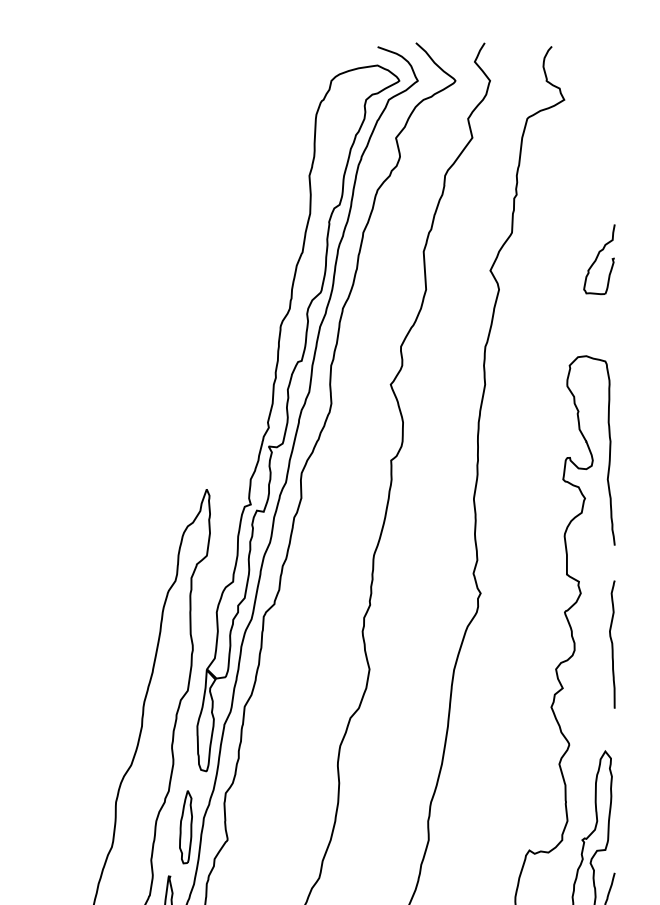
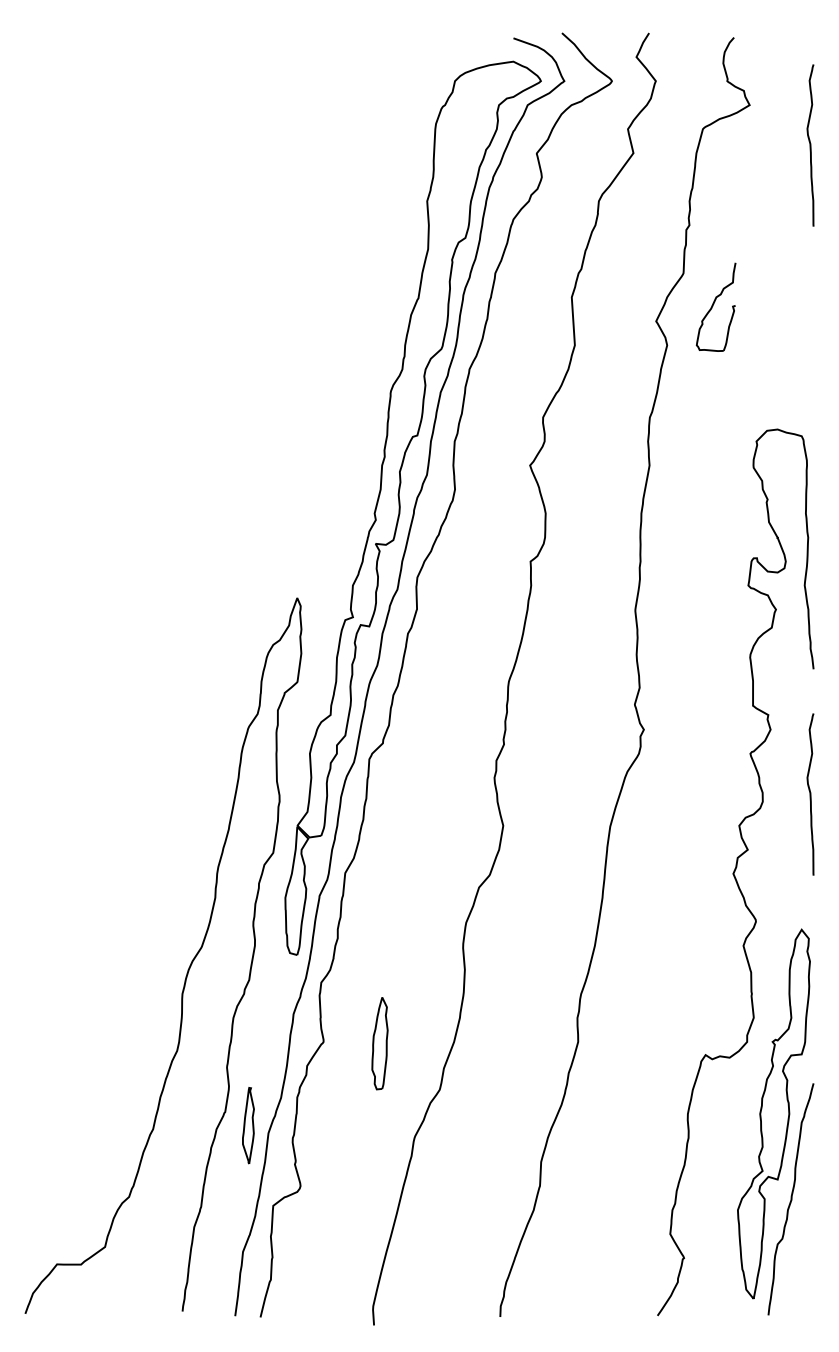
curve: (612, 131) -> (810, 145), added
part: (598, 258) -> (715, 306), moved
part: (185, 827) -> (379, 1043), moved

